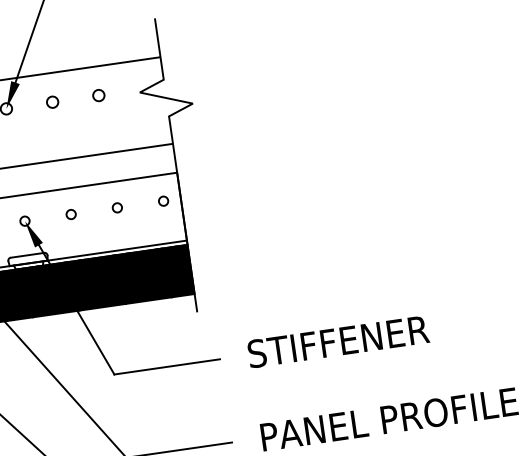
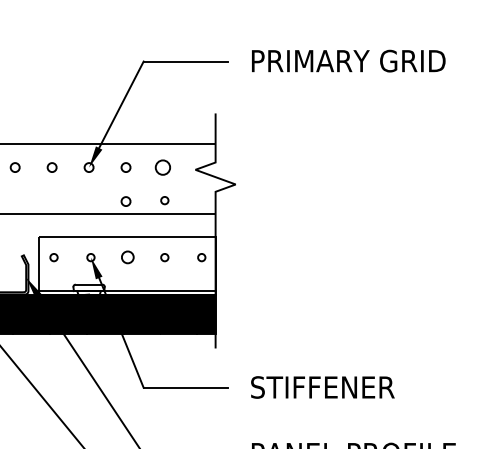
circle: (98, 95) -> (162, 167), size x1.6
circle: (106, 136) -> (164, 200), added
circle: (58, 144) -> (125, 201), added
circle: (70, 214) -> (127, 257), size x1.6

